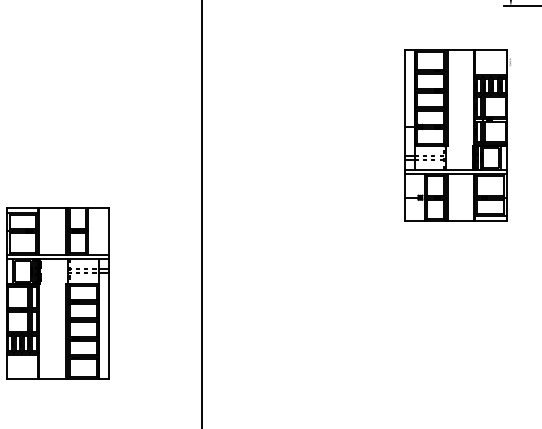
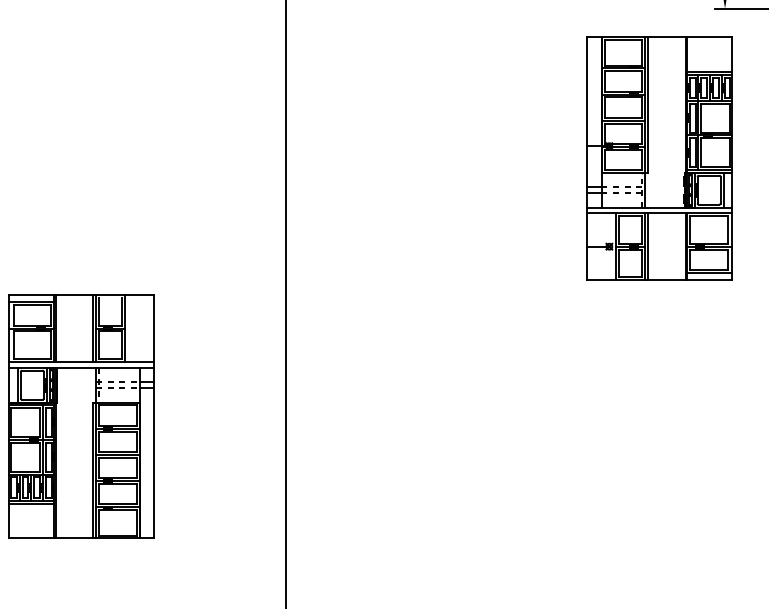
part: (457, 135) -> (661, 158), moved

